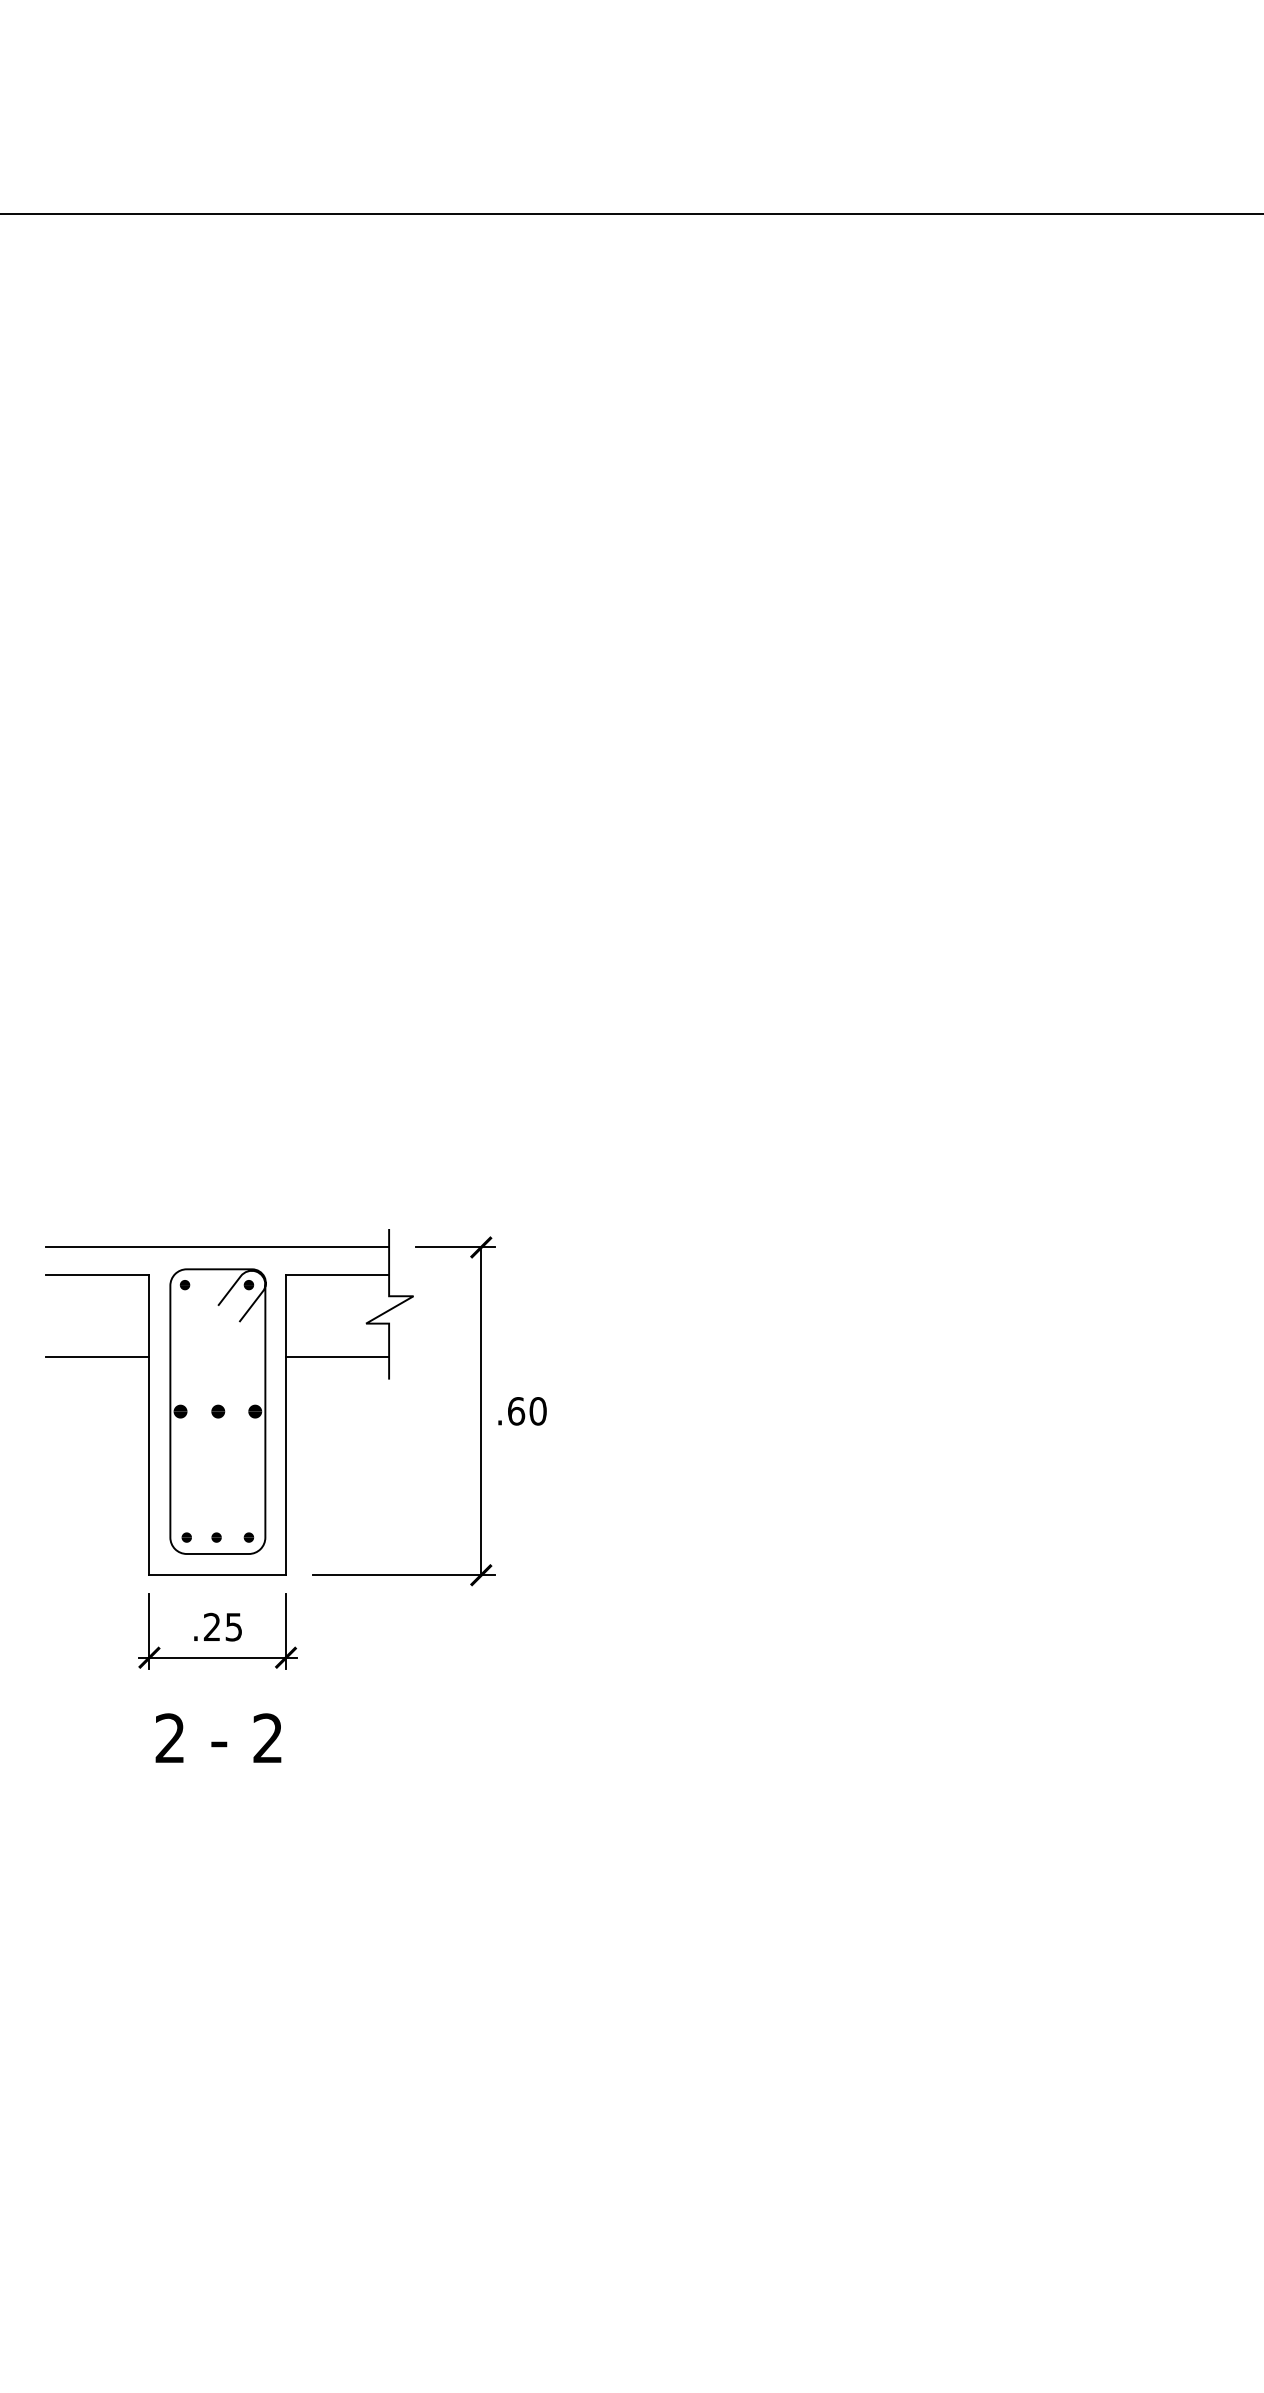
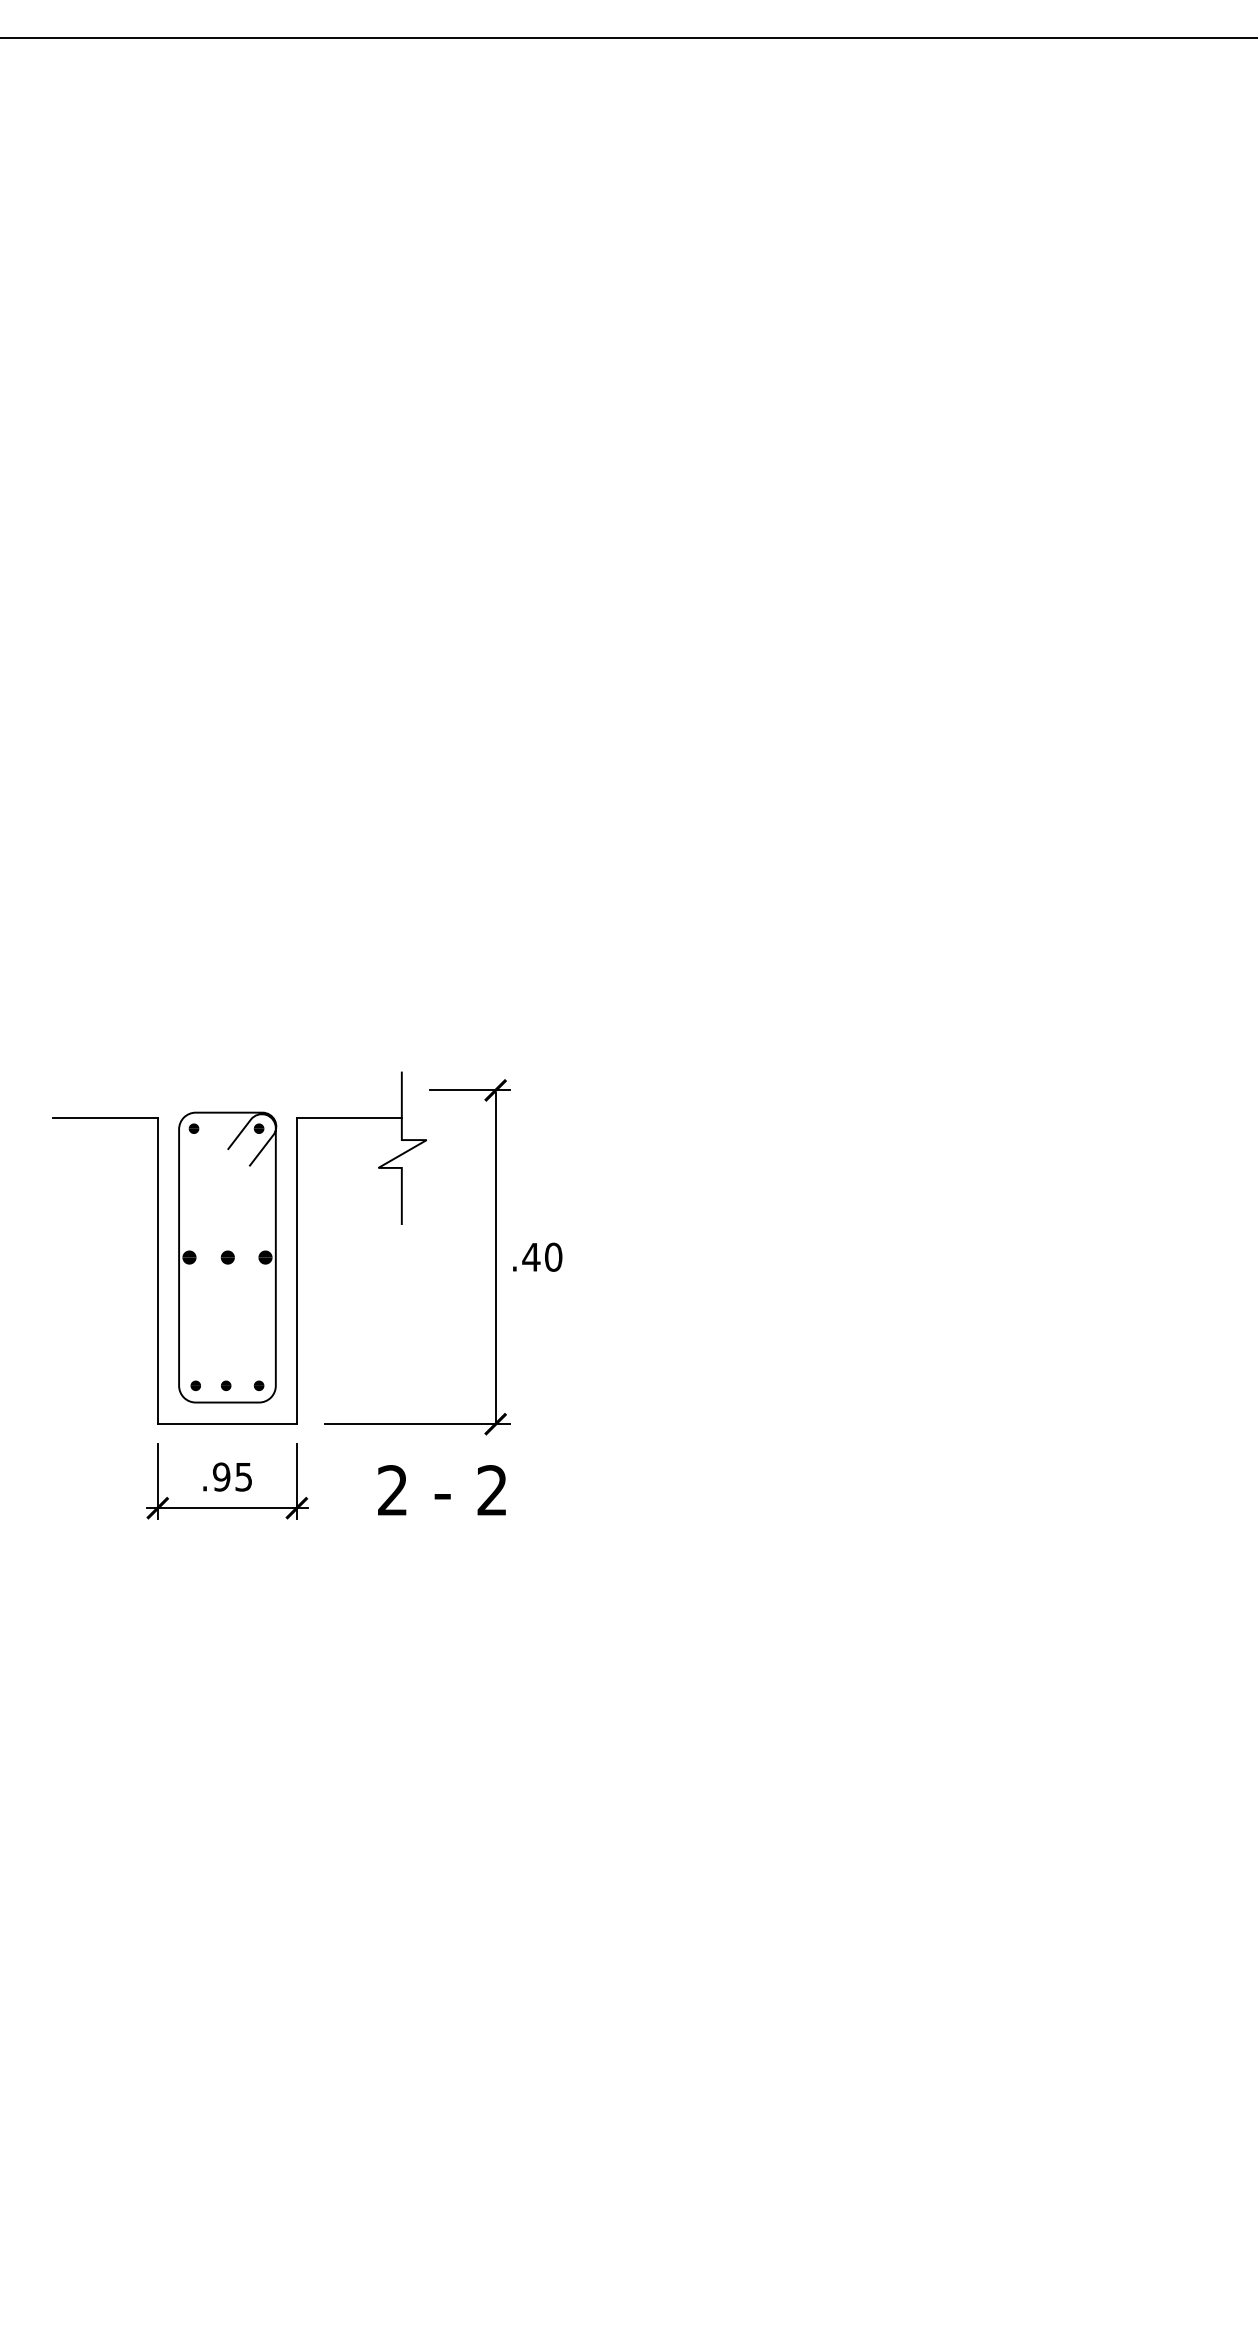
line: (217, 1247) -> (227, 1090), removed
line: (97, 1356) -> (104, 1201), removed
line: (337, 1356) -> (349, 1201), removed
text: (516, 1411) -> (531, 1257), .60 -> .40
text: (211, 1627) -> (220, 1477), .25 -> .95
text: (218, 1737) -> (441, 1489), moved

